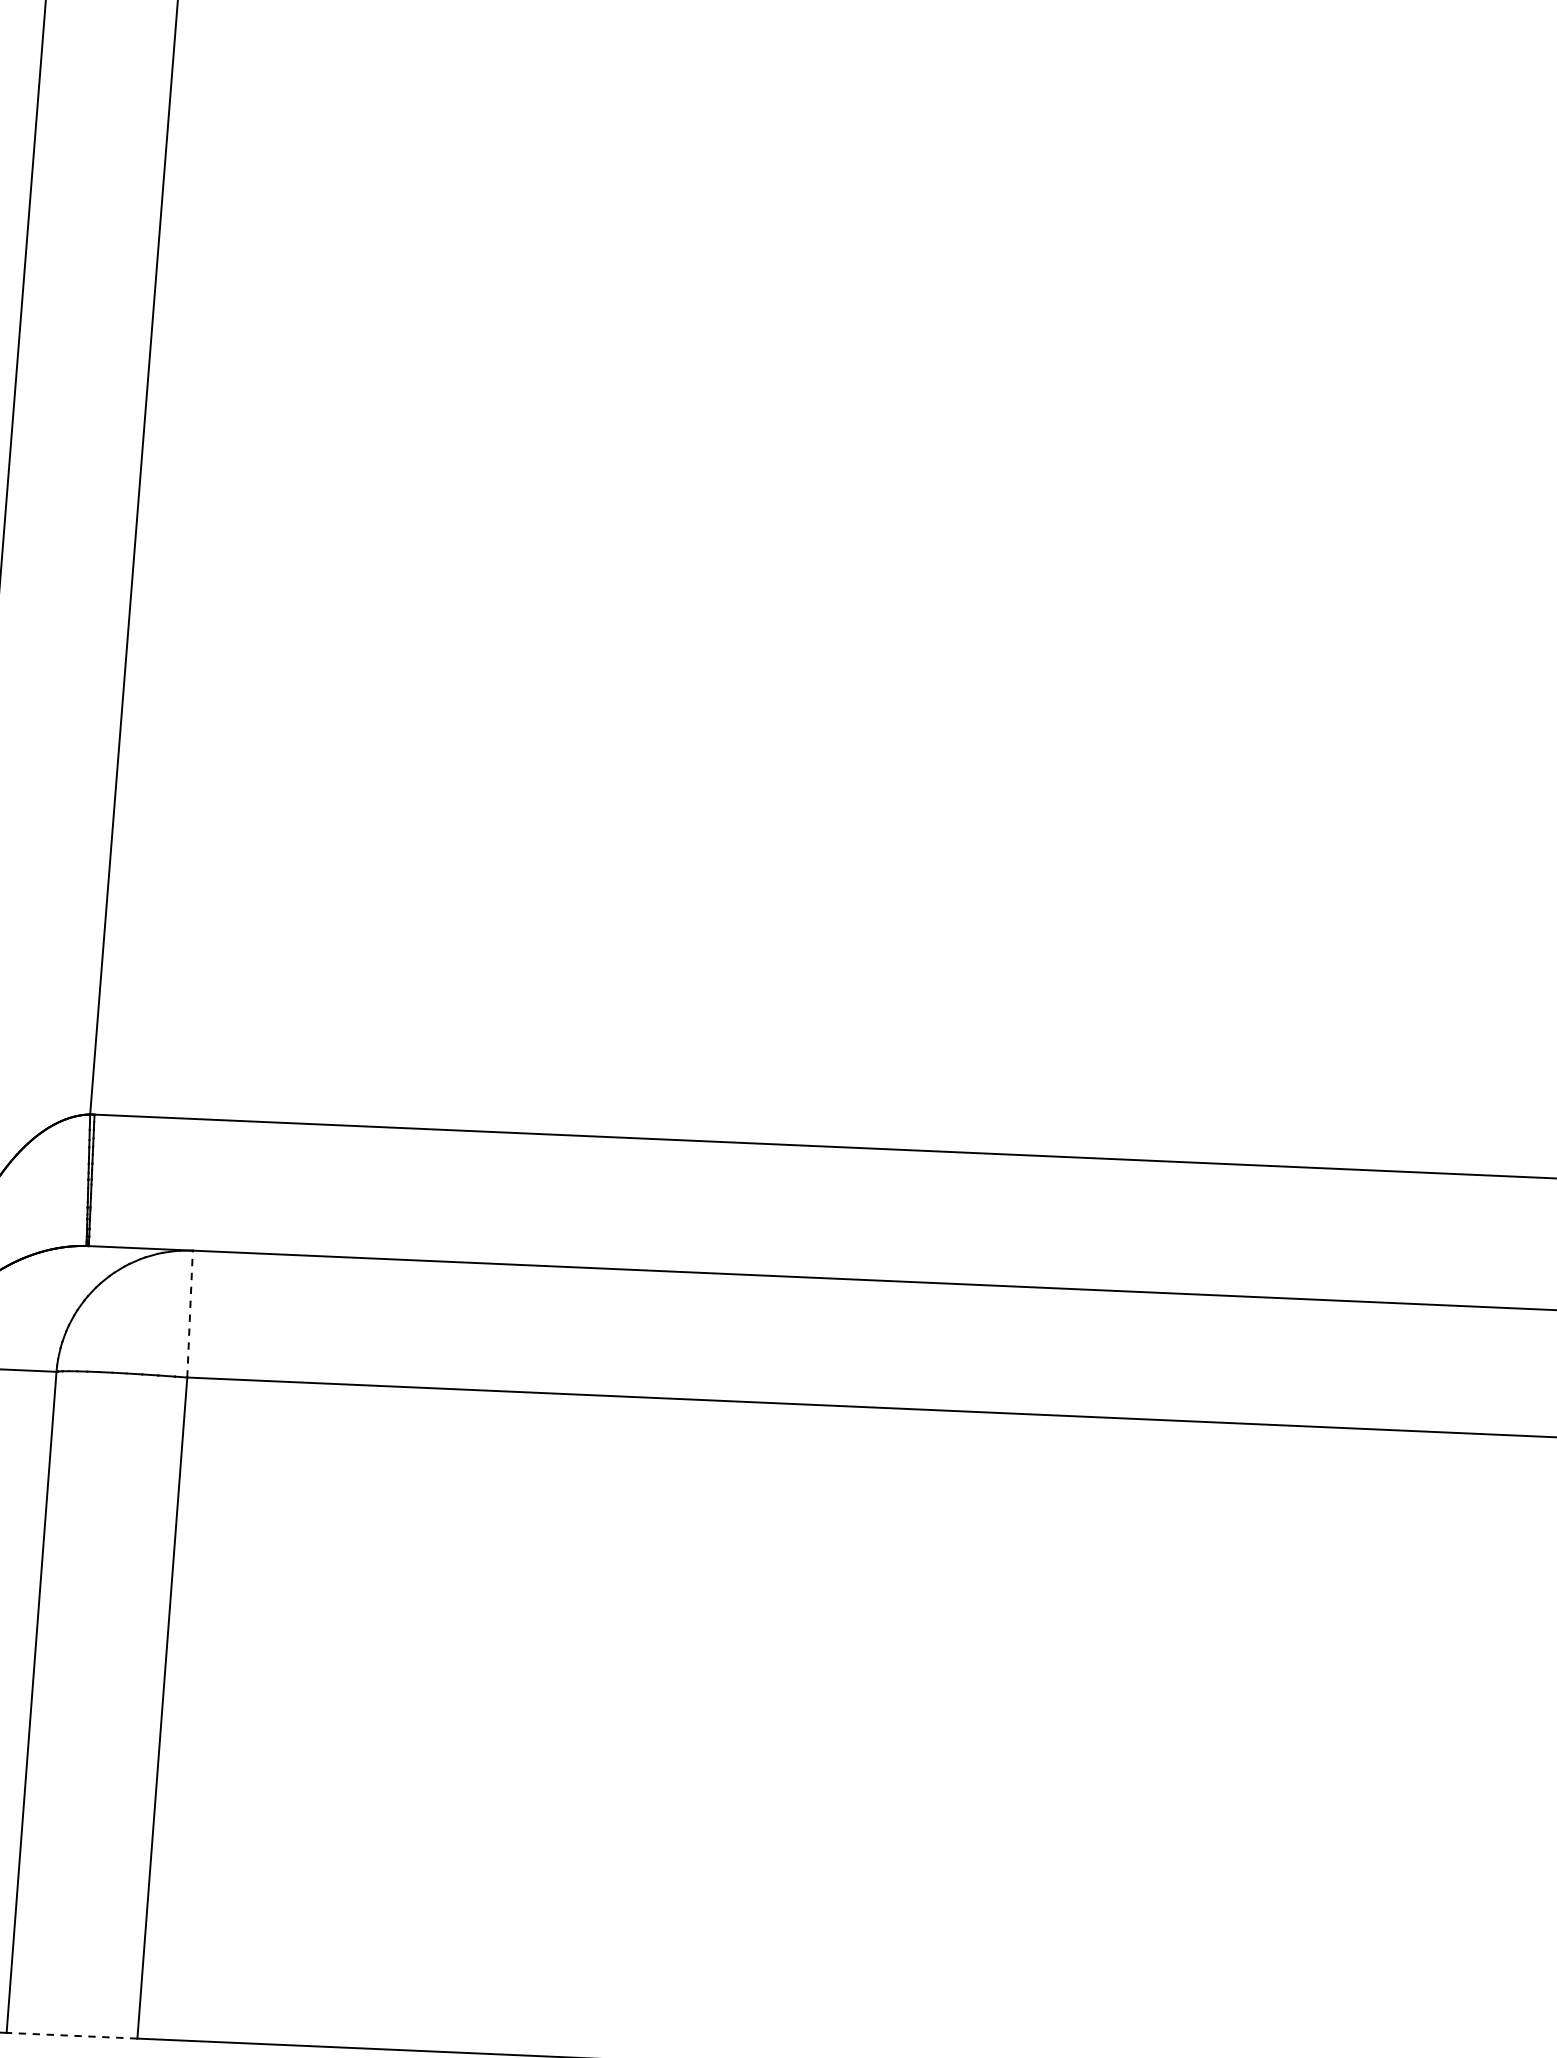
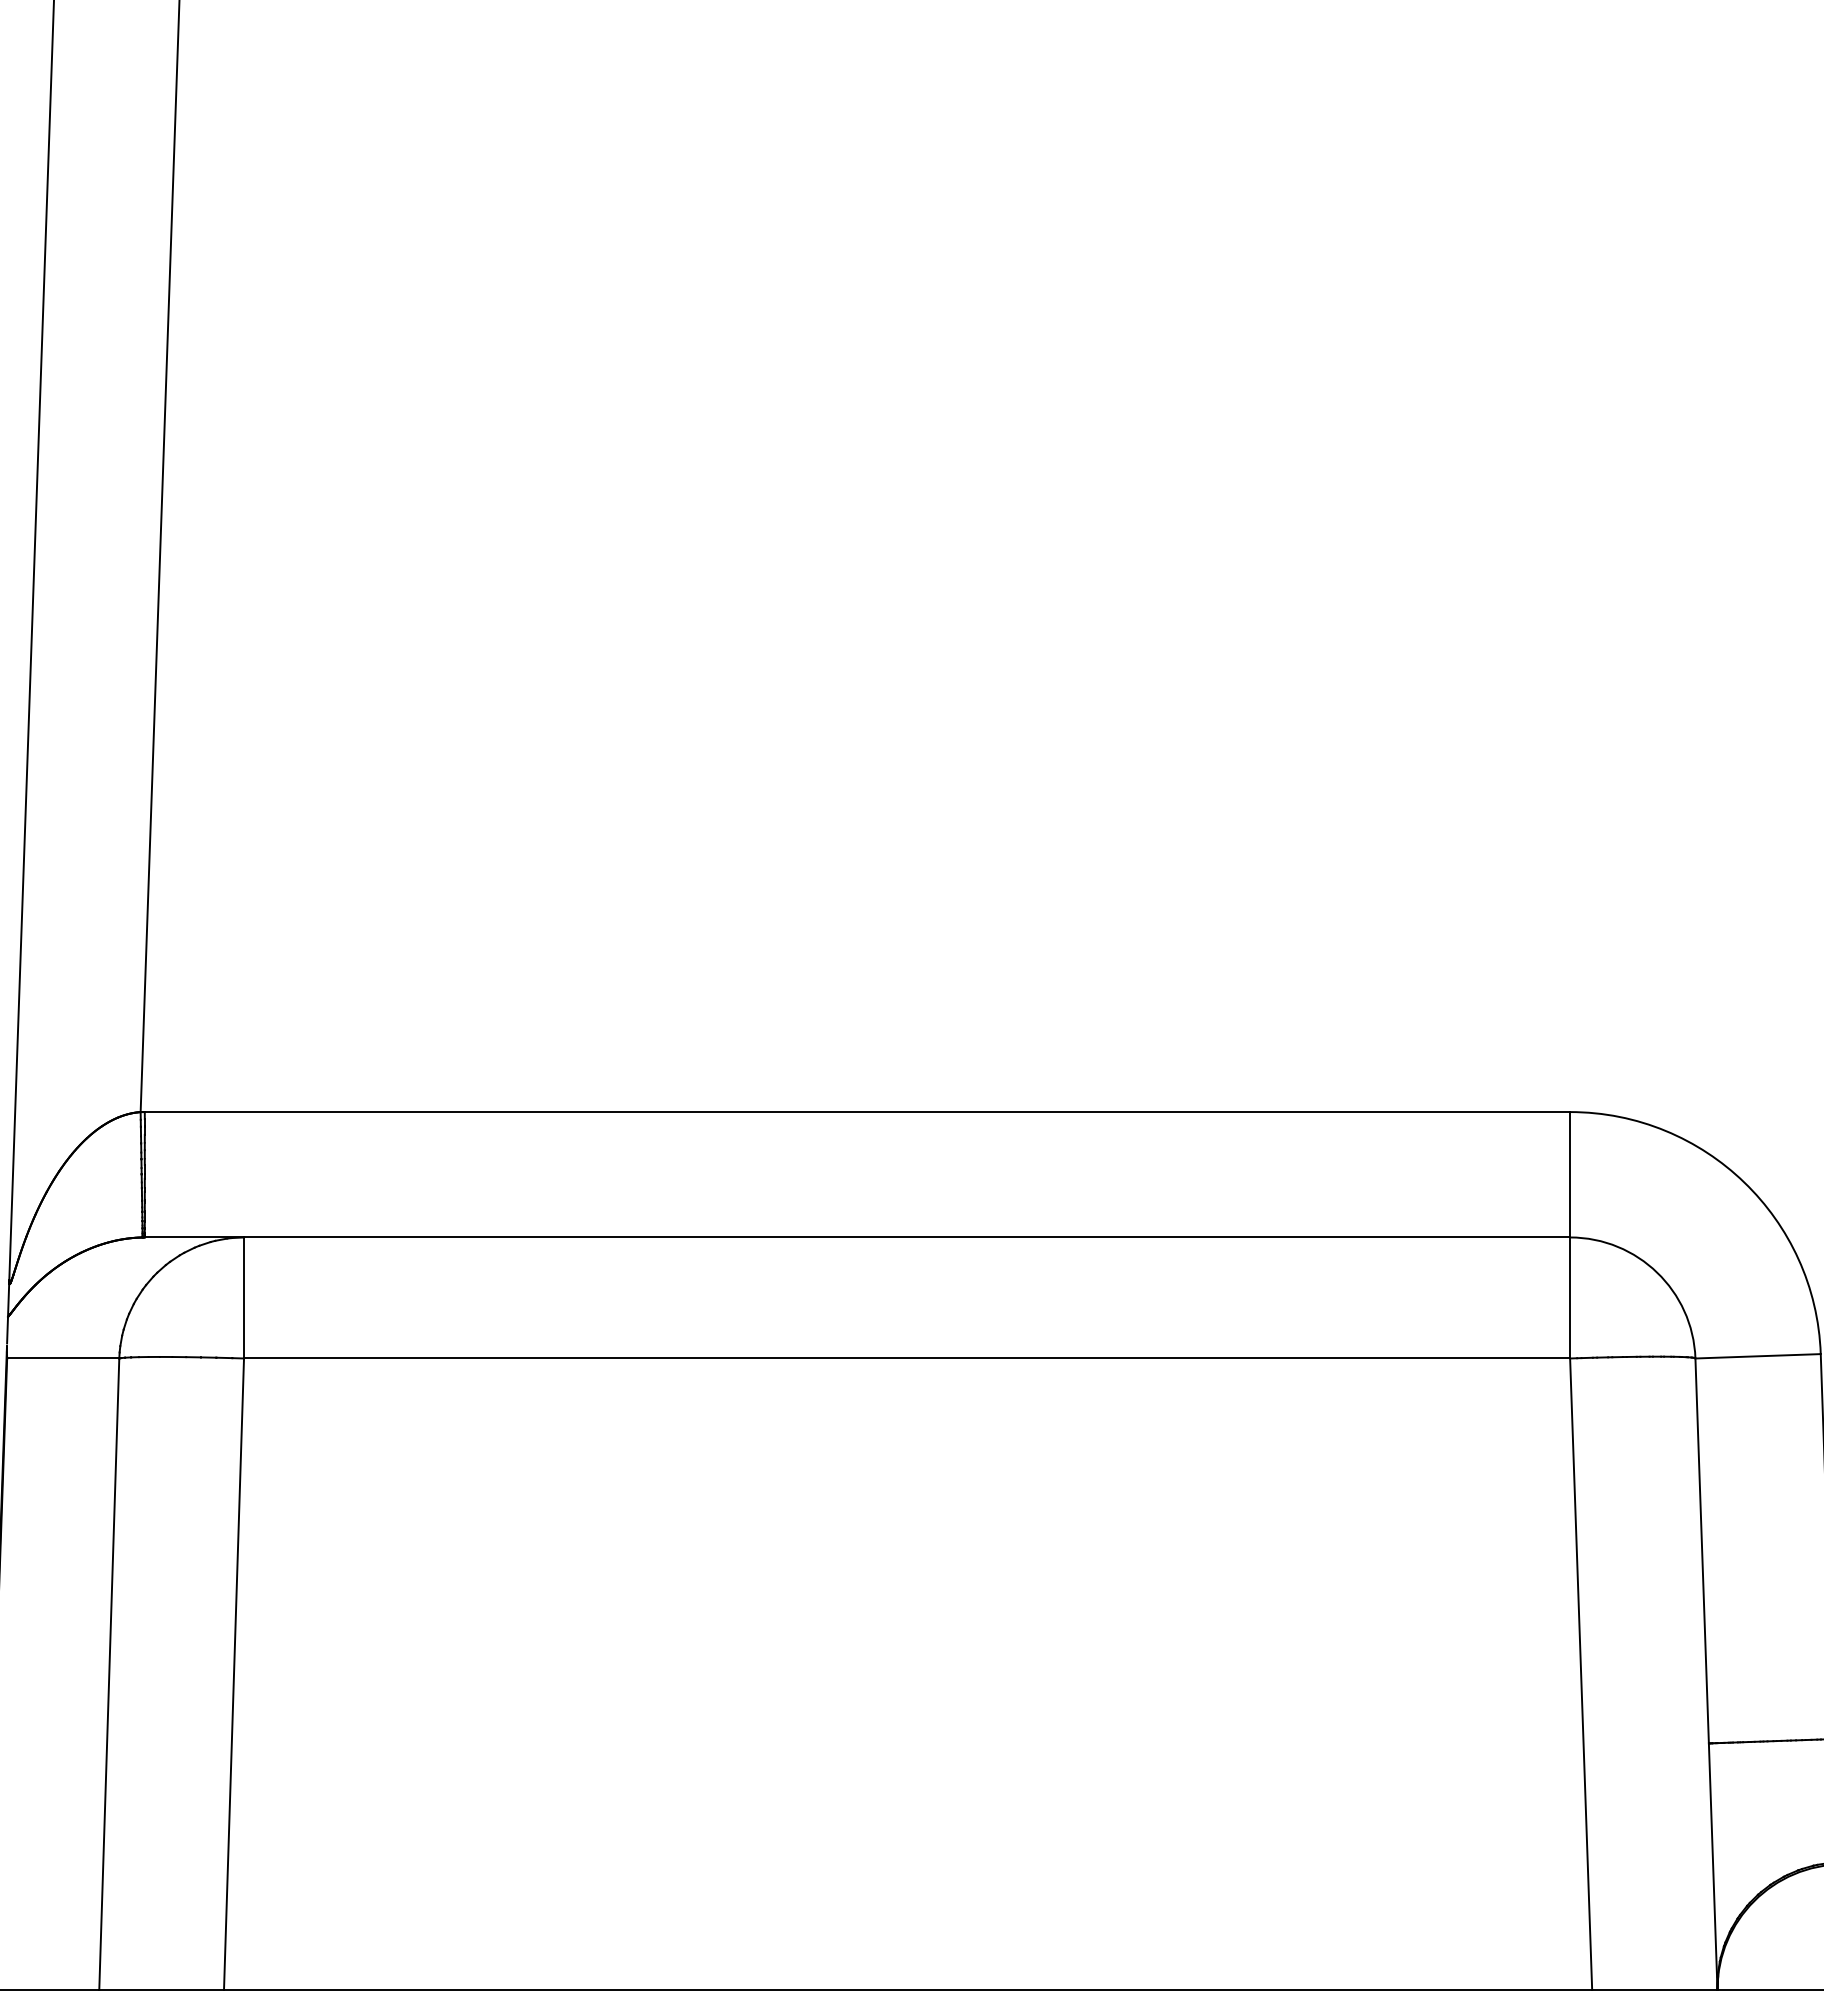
line: (190, 1313) -> (244, 1297), dashed -> solid
line: (71, 2035) -> (161, 1989), dashed -> solid

